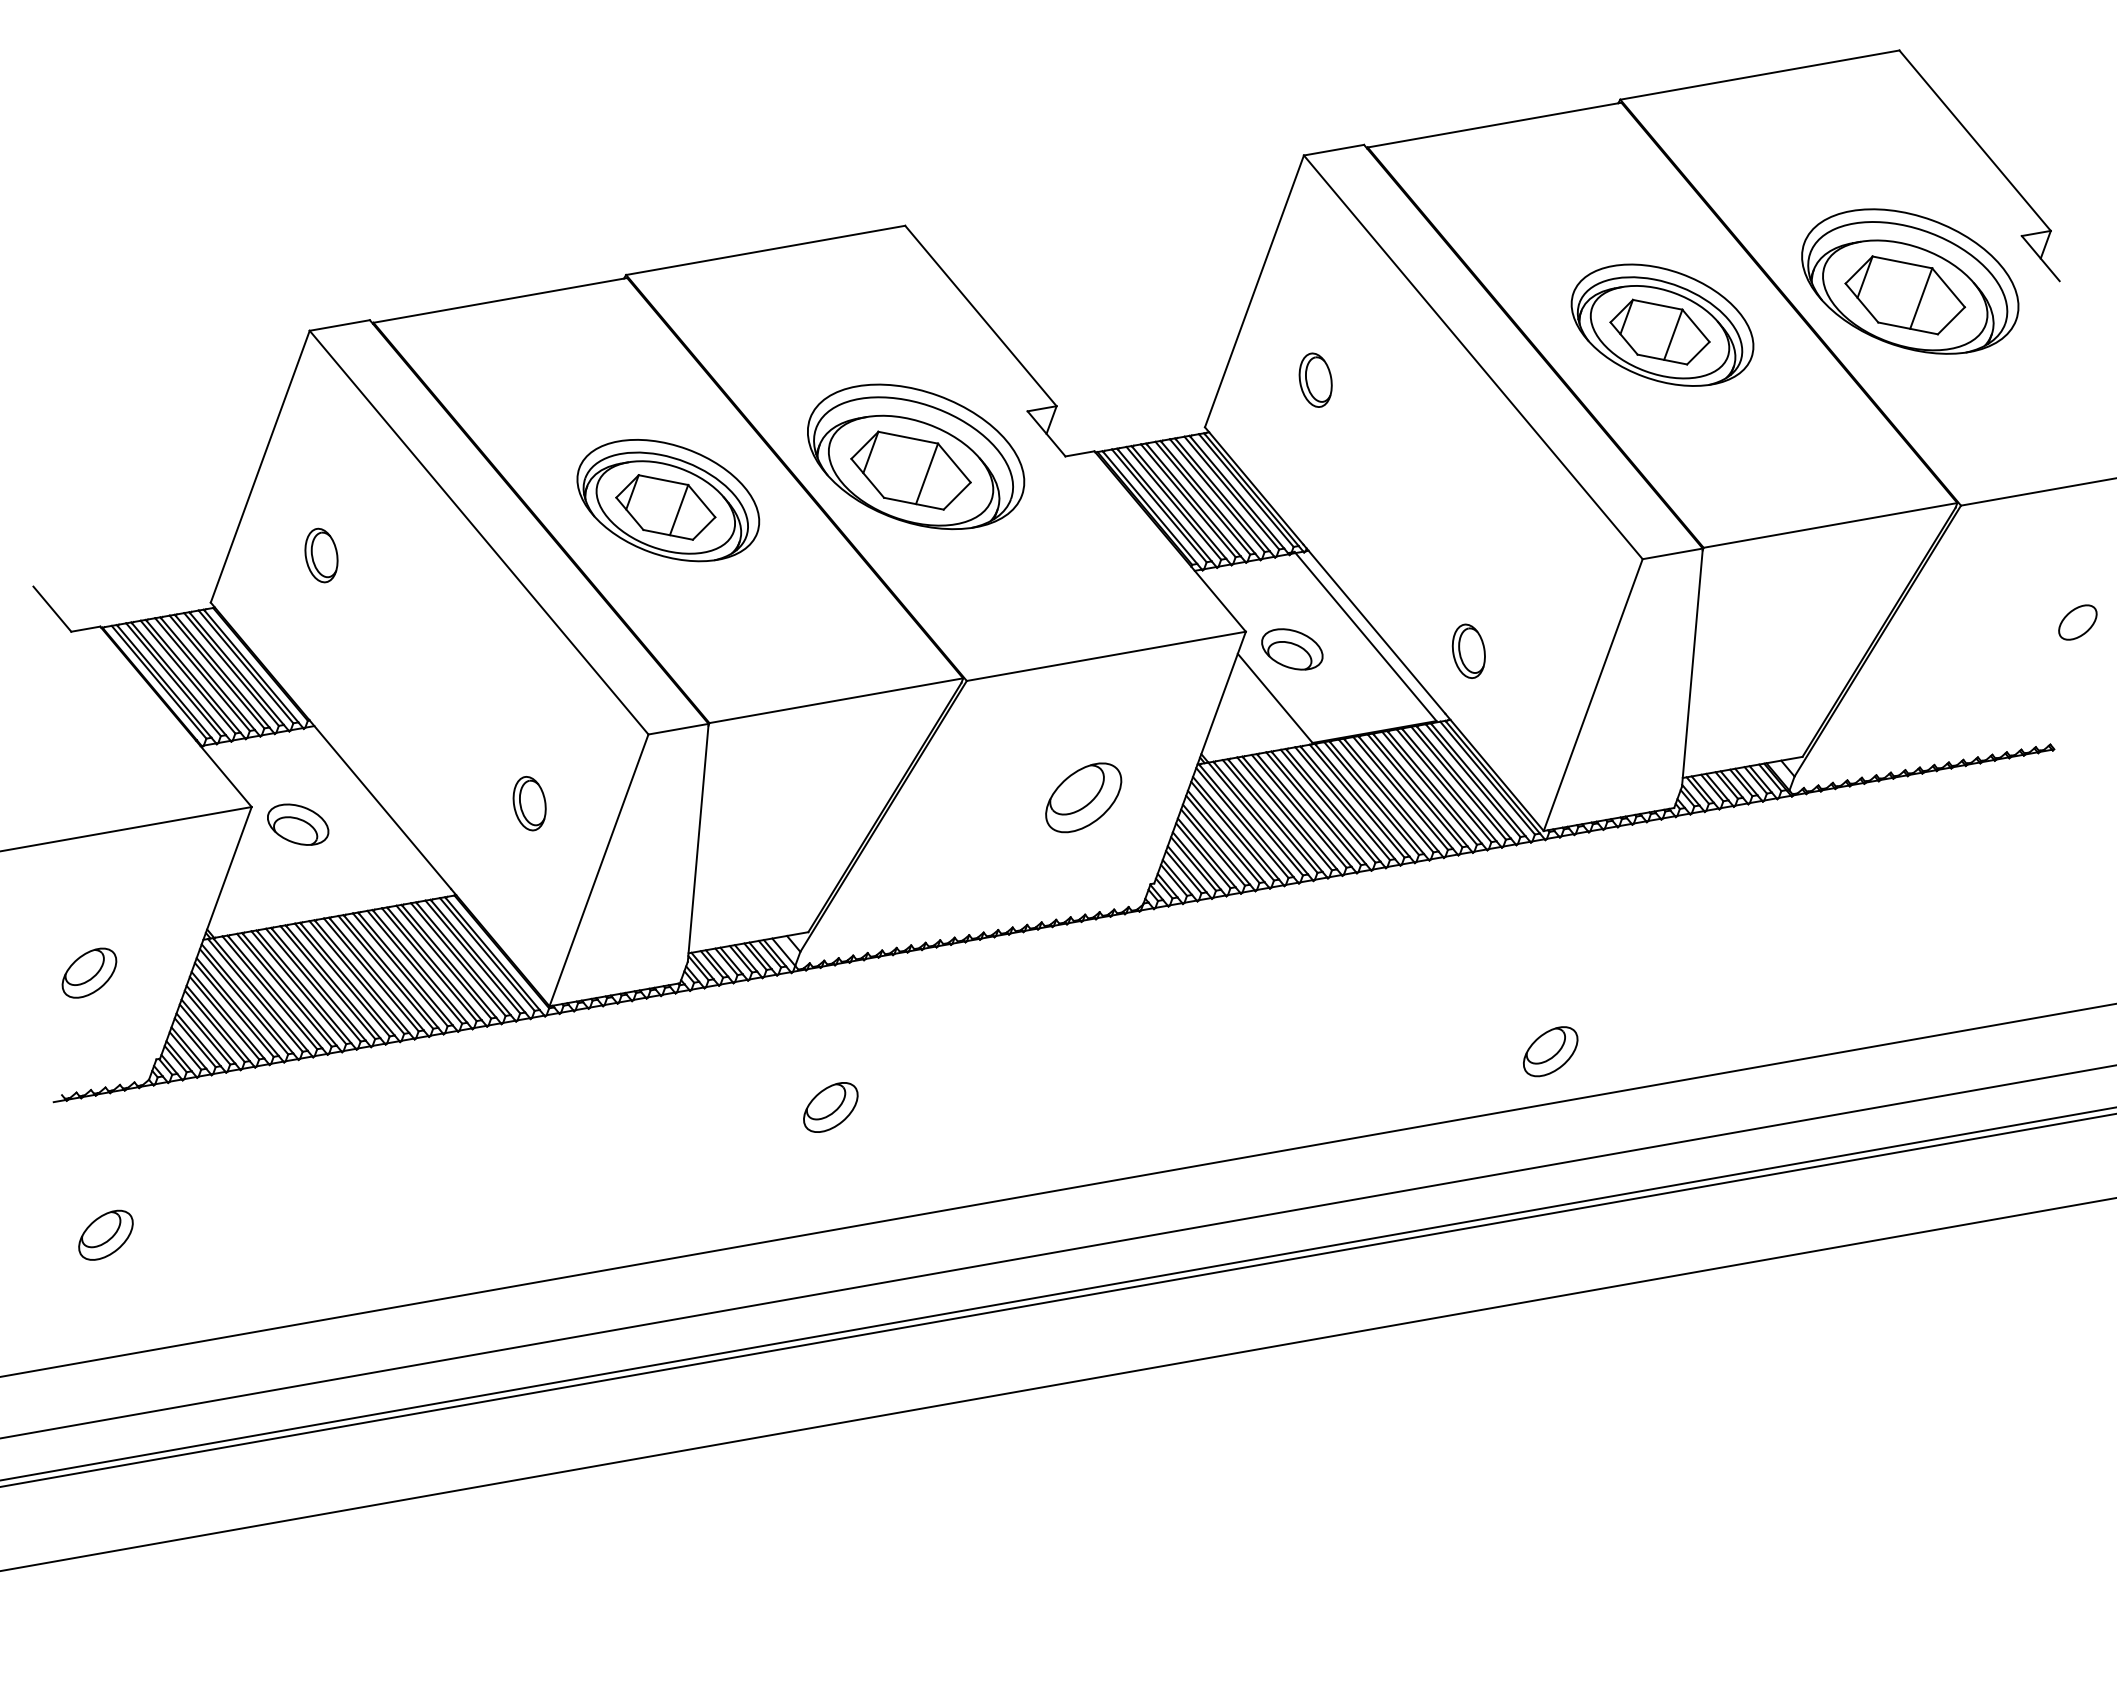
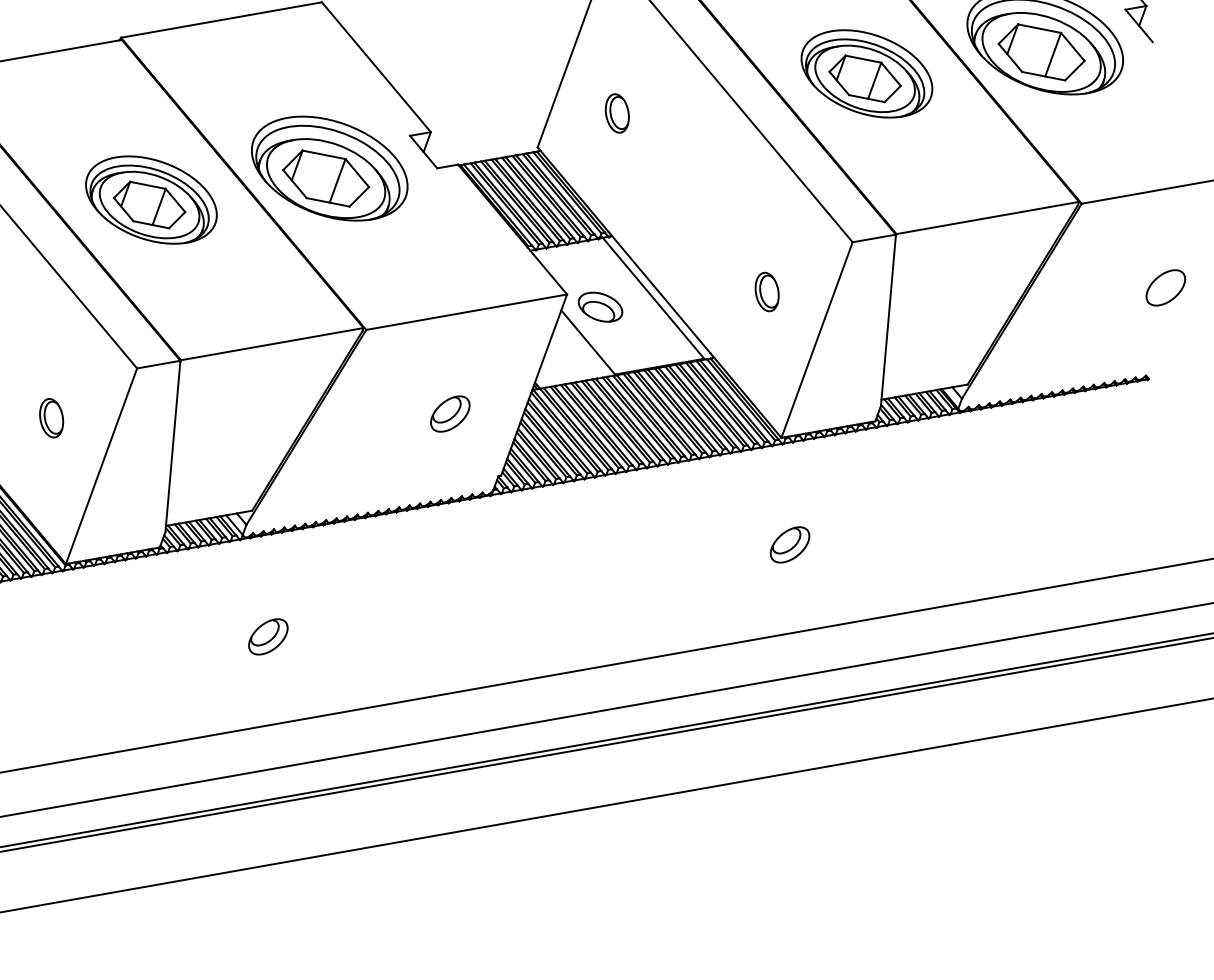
part: (2077, 622) -> (1165, 287), size x1.43
part: (1468, 650) -> (766, 291), moved
part: (1083, 797) -> (450, 413), size x0.71
part: (1550, 1051) -> (789, 544), moved

